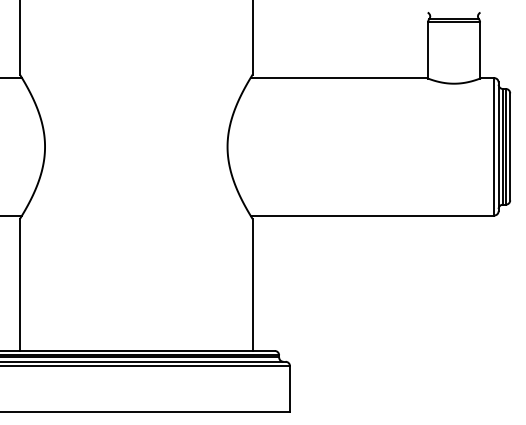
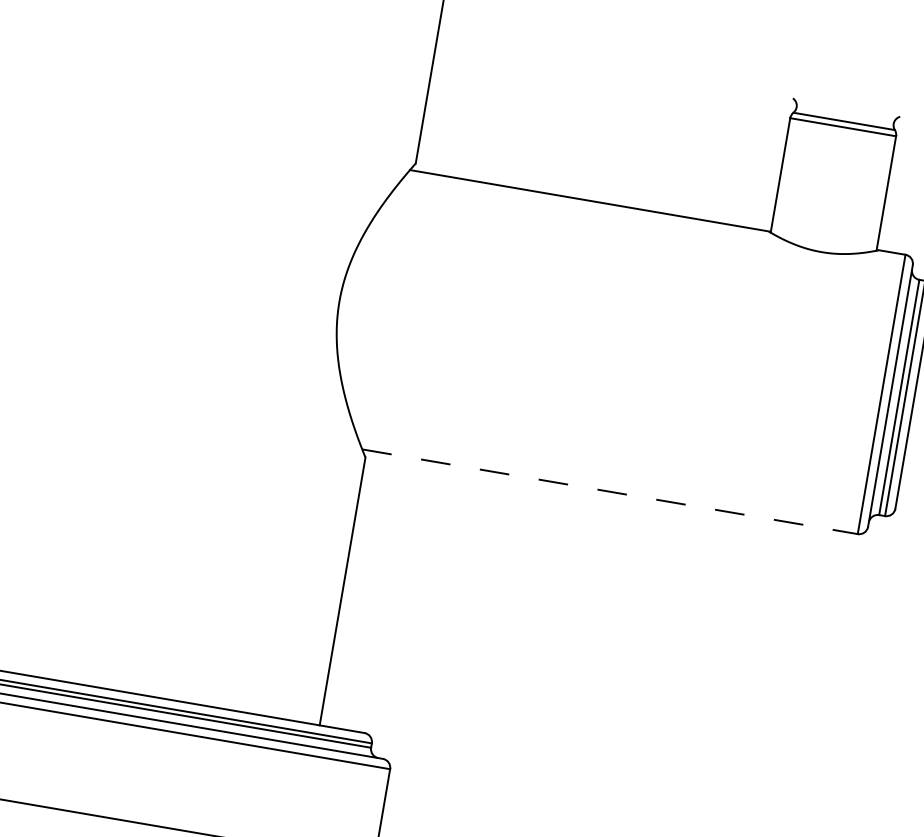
line: (372, 215) -> (610, 491), solid -> dashed

